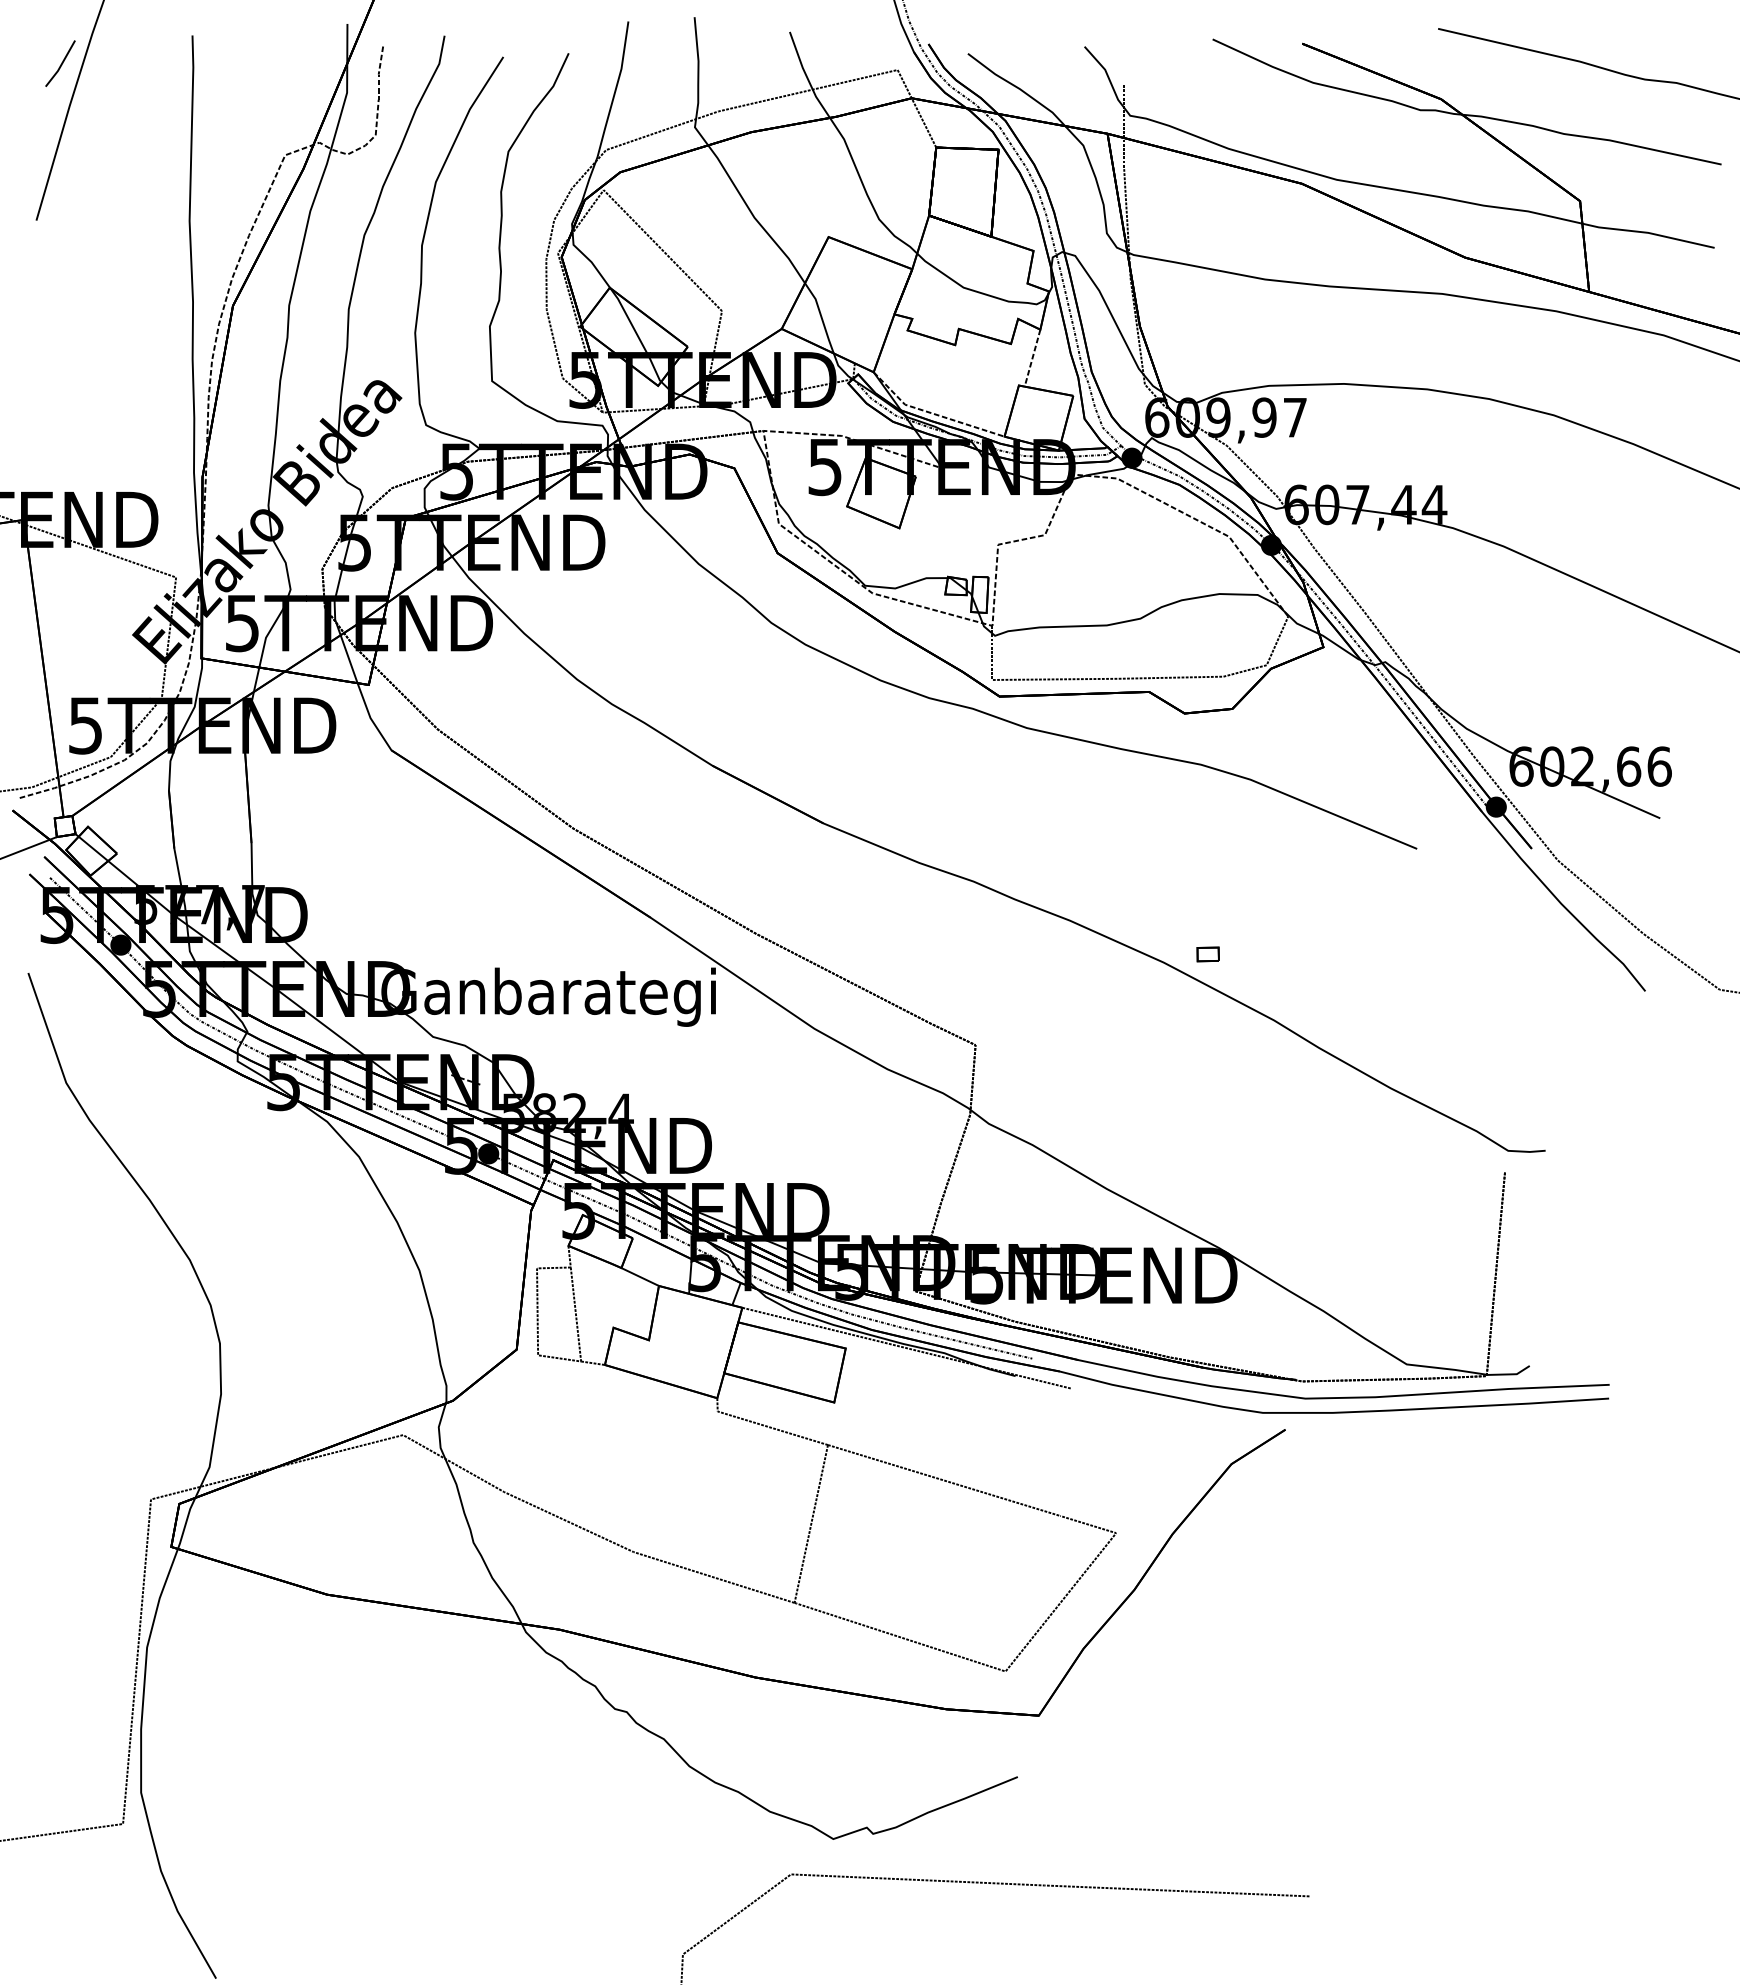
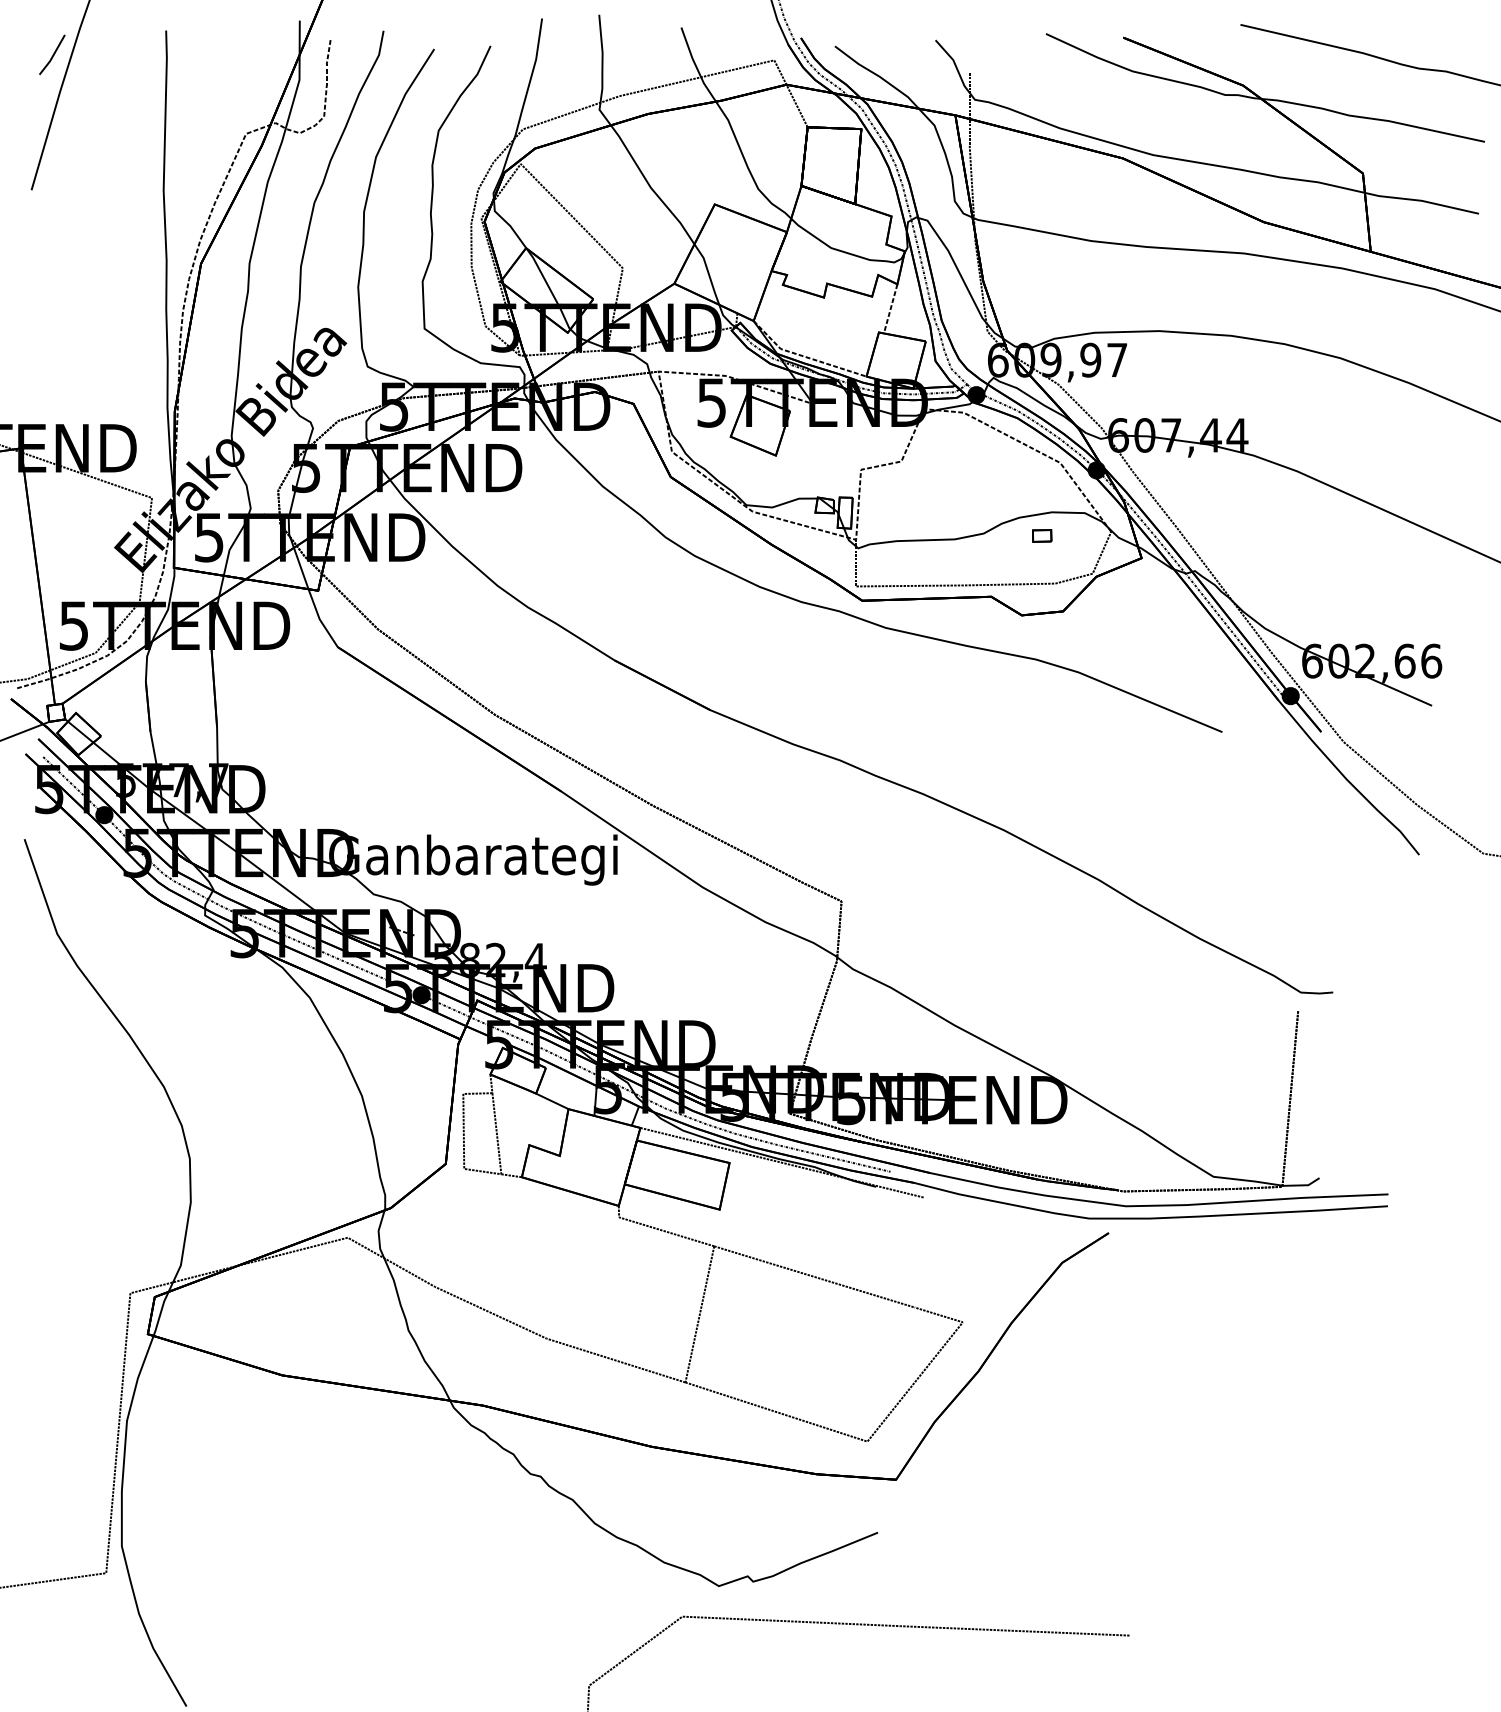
part: (1207, 954) -> (1041, 536), moved

